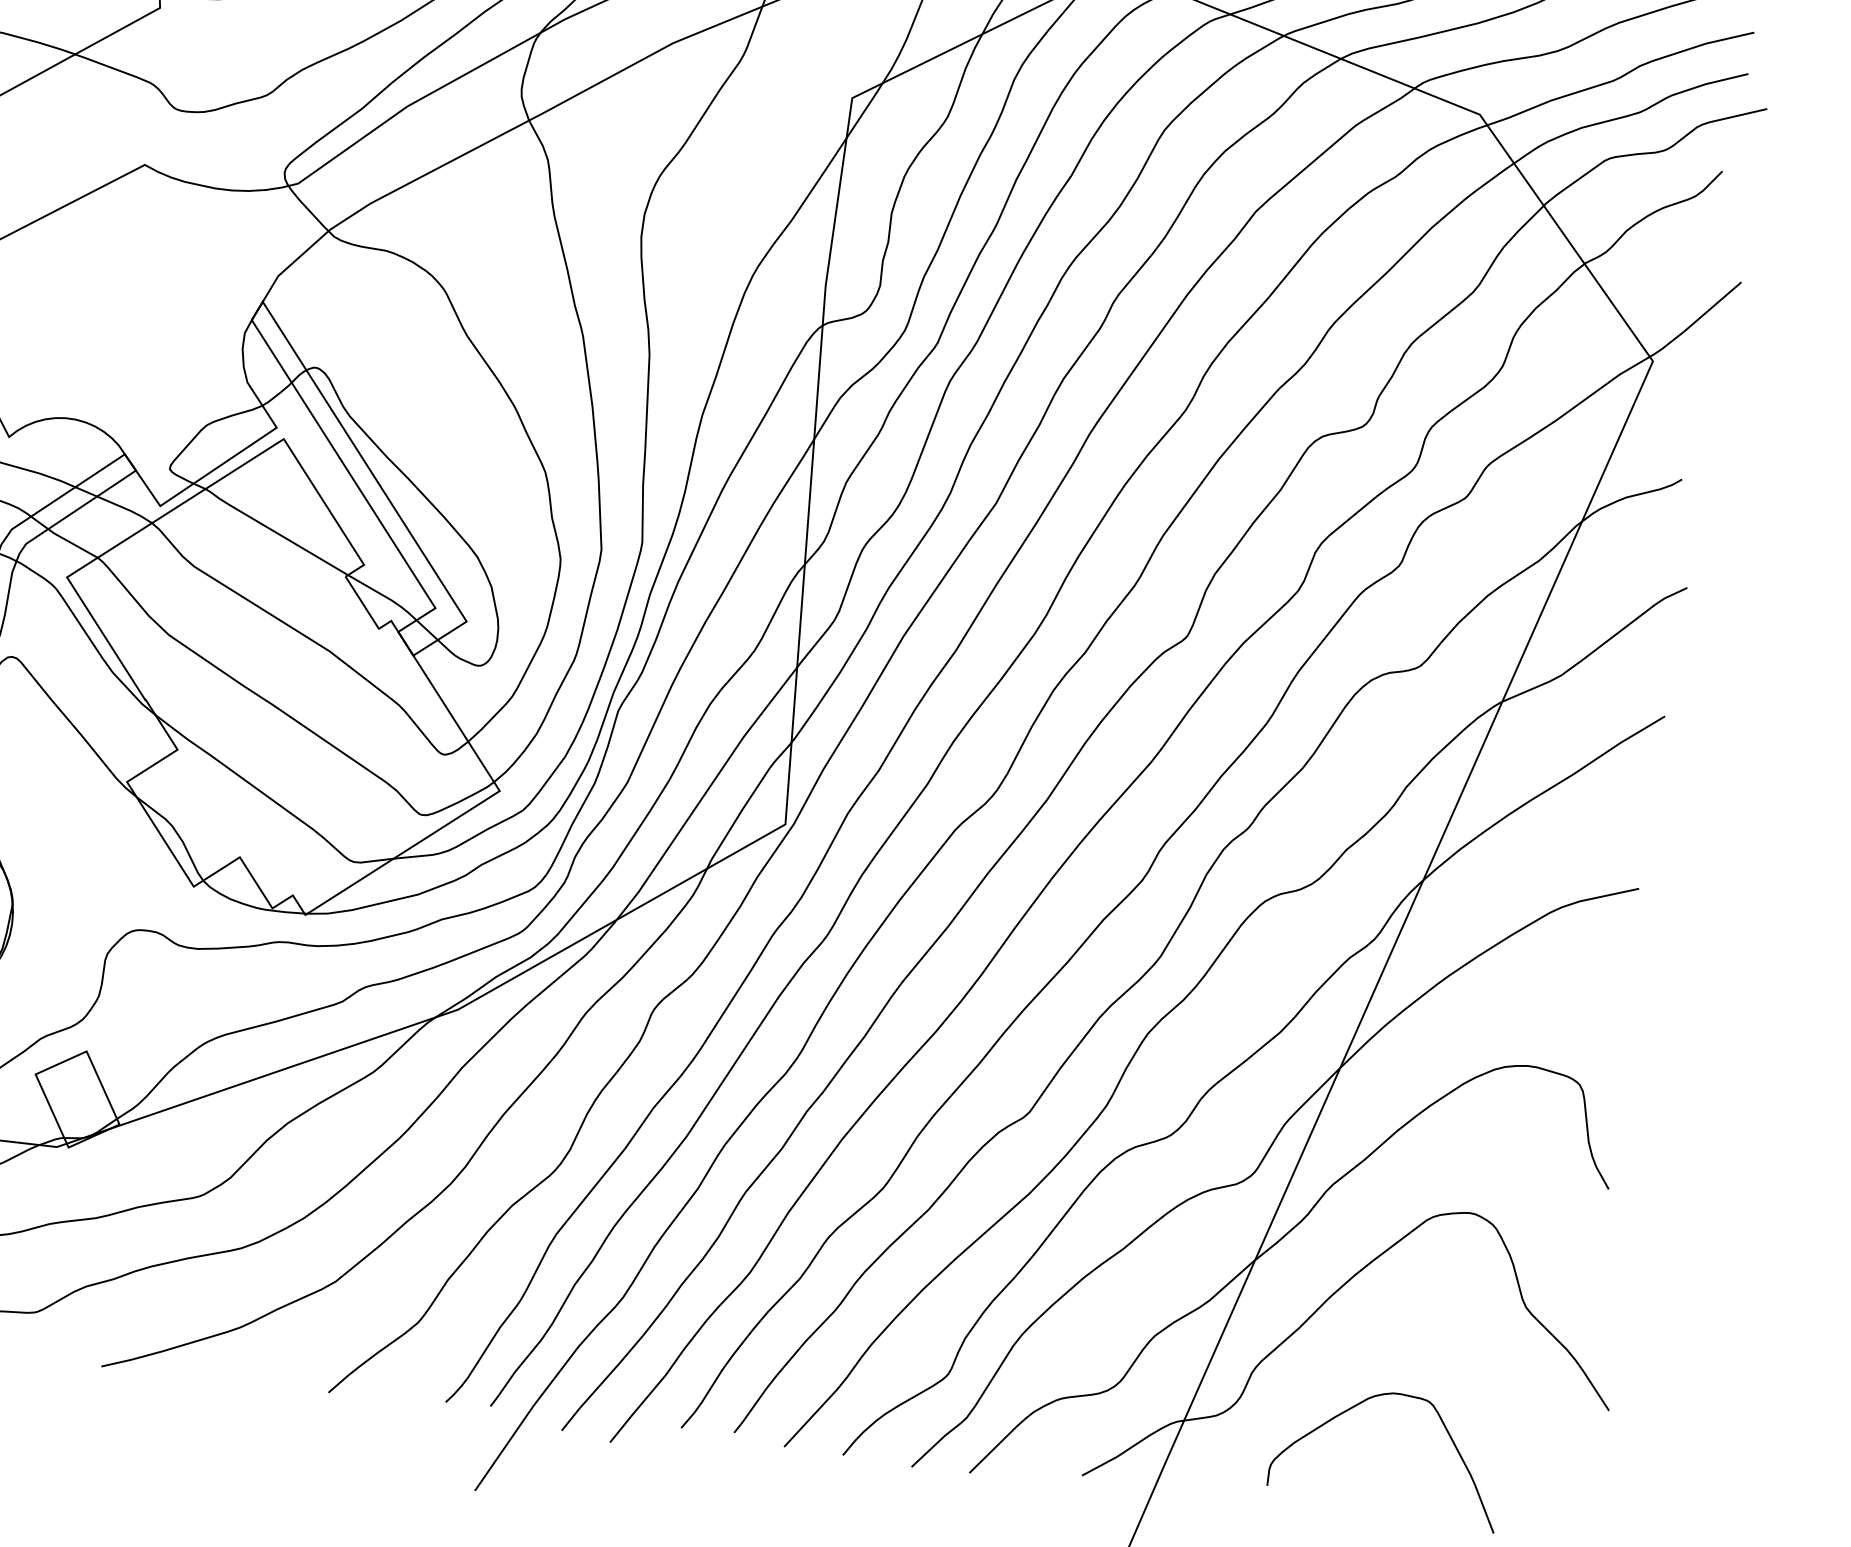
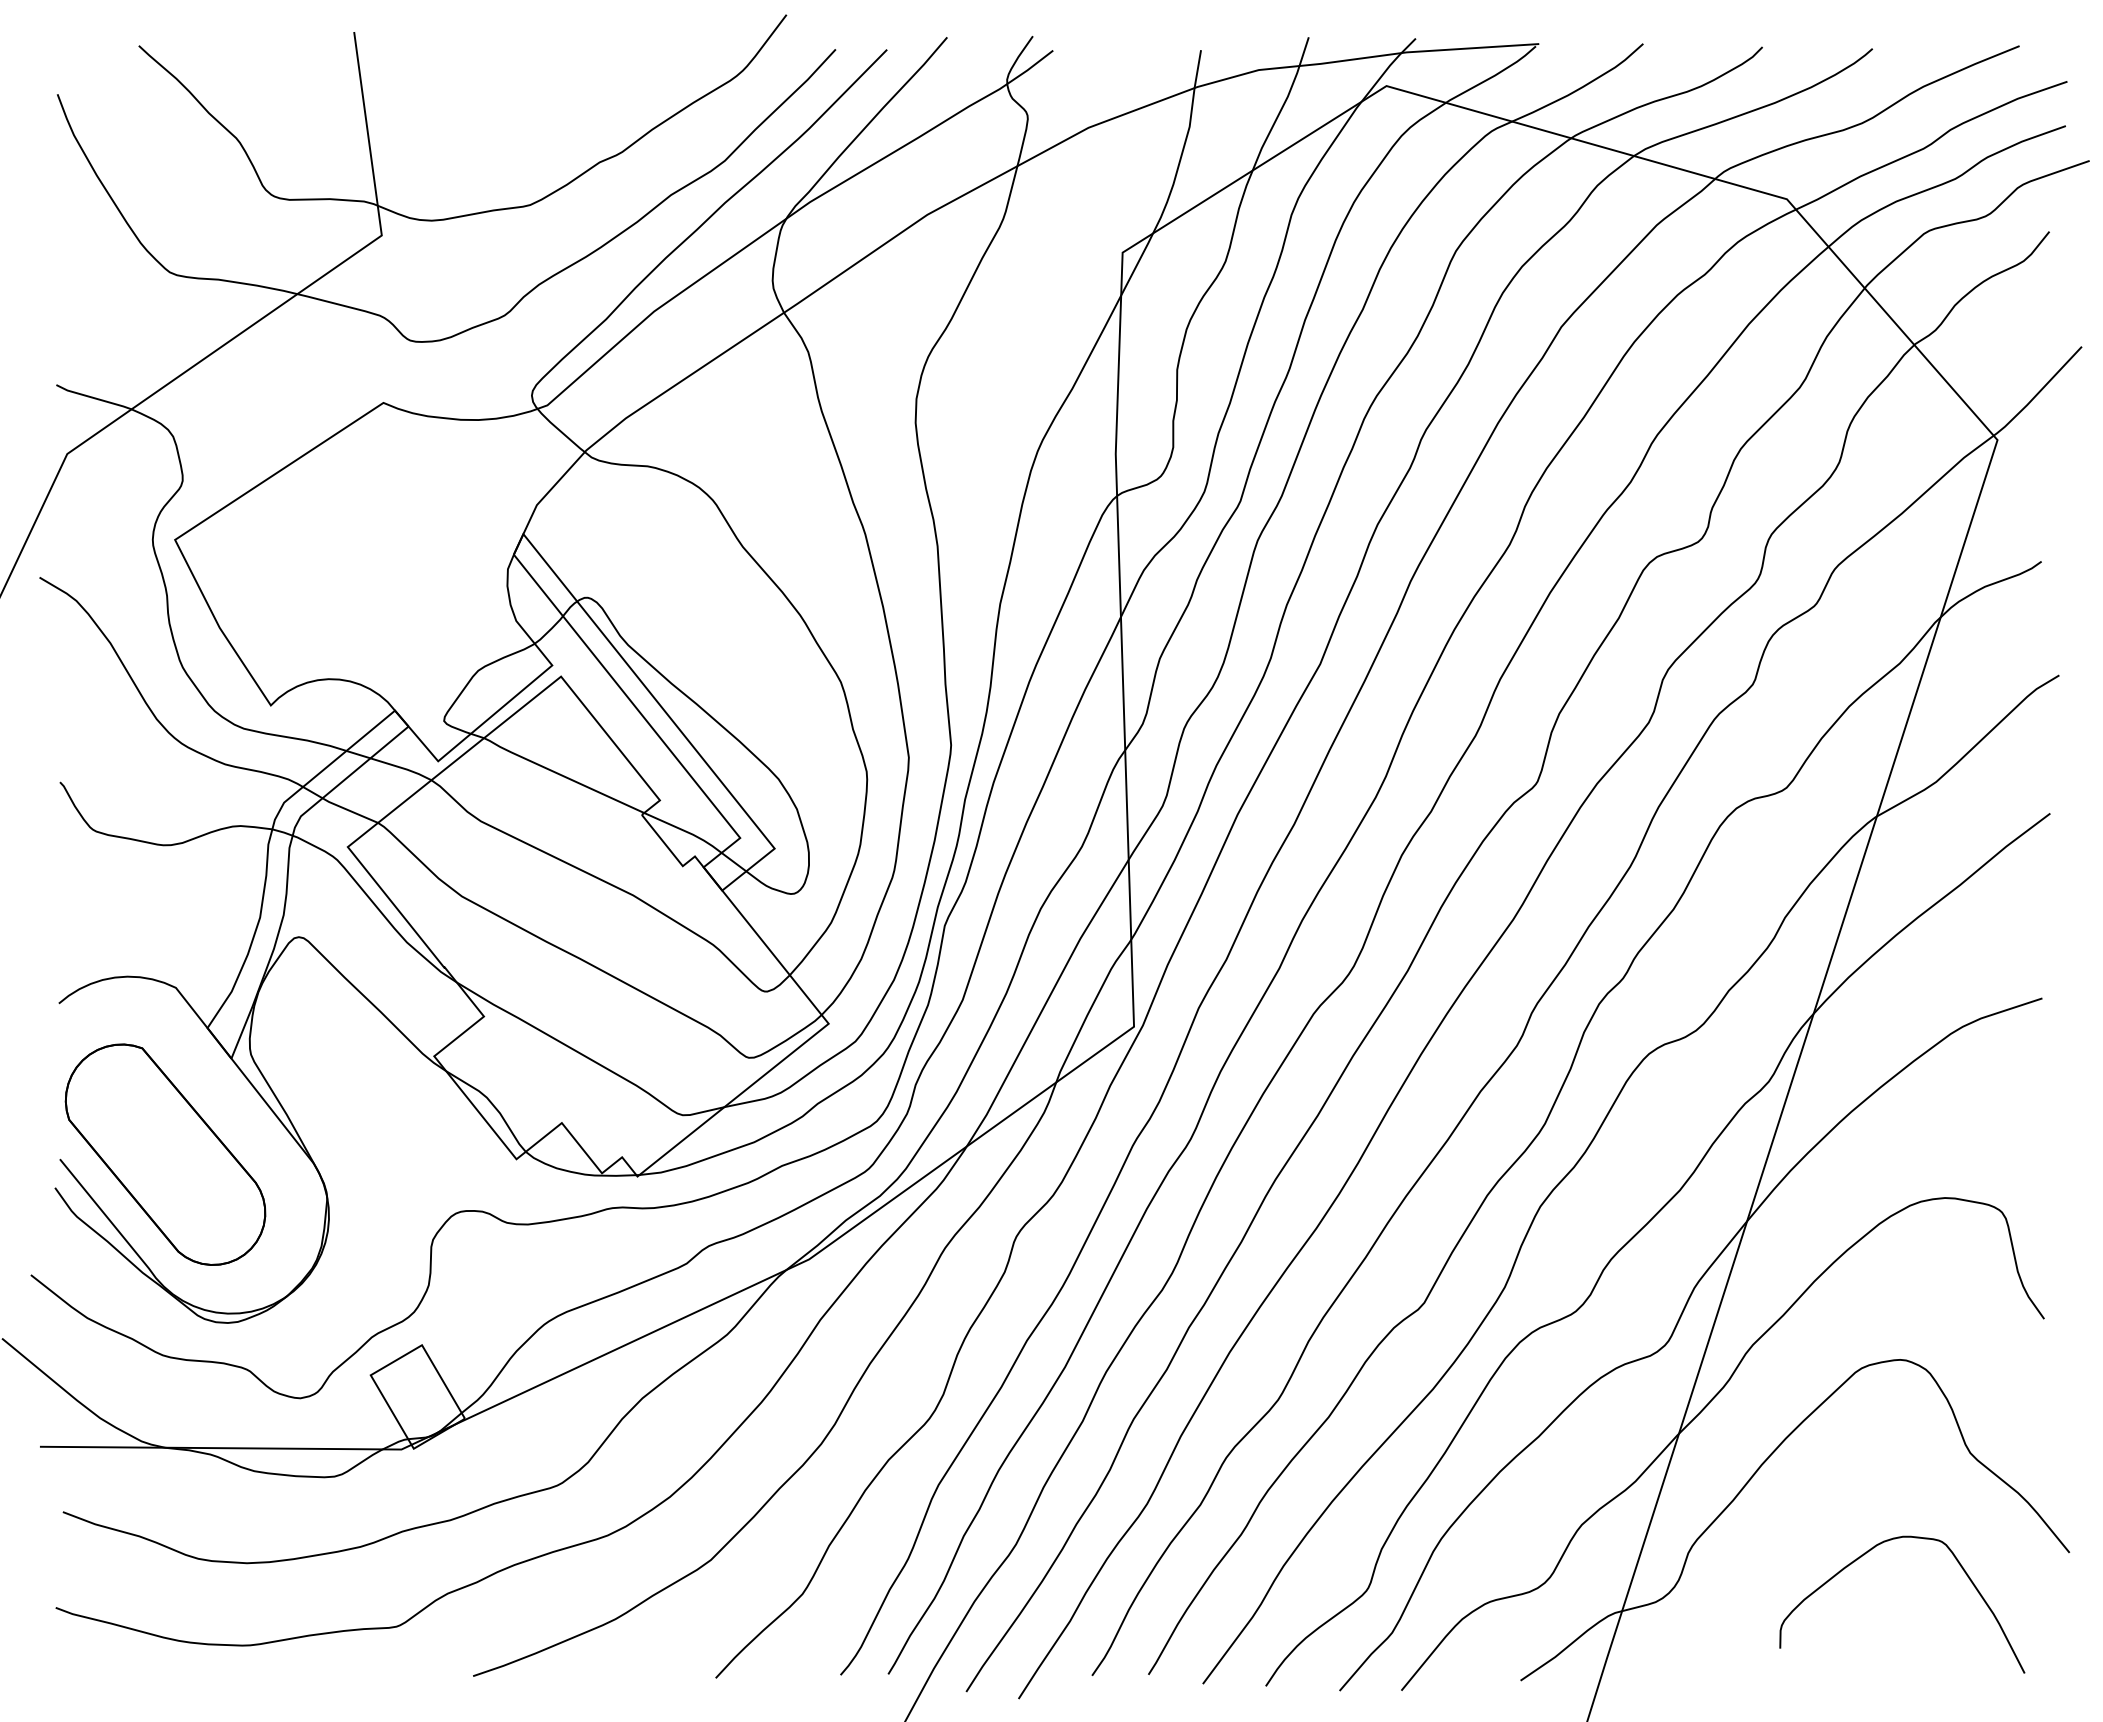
curve: (1355, 1407) -> (1864, 1555), moved

